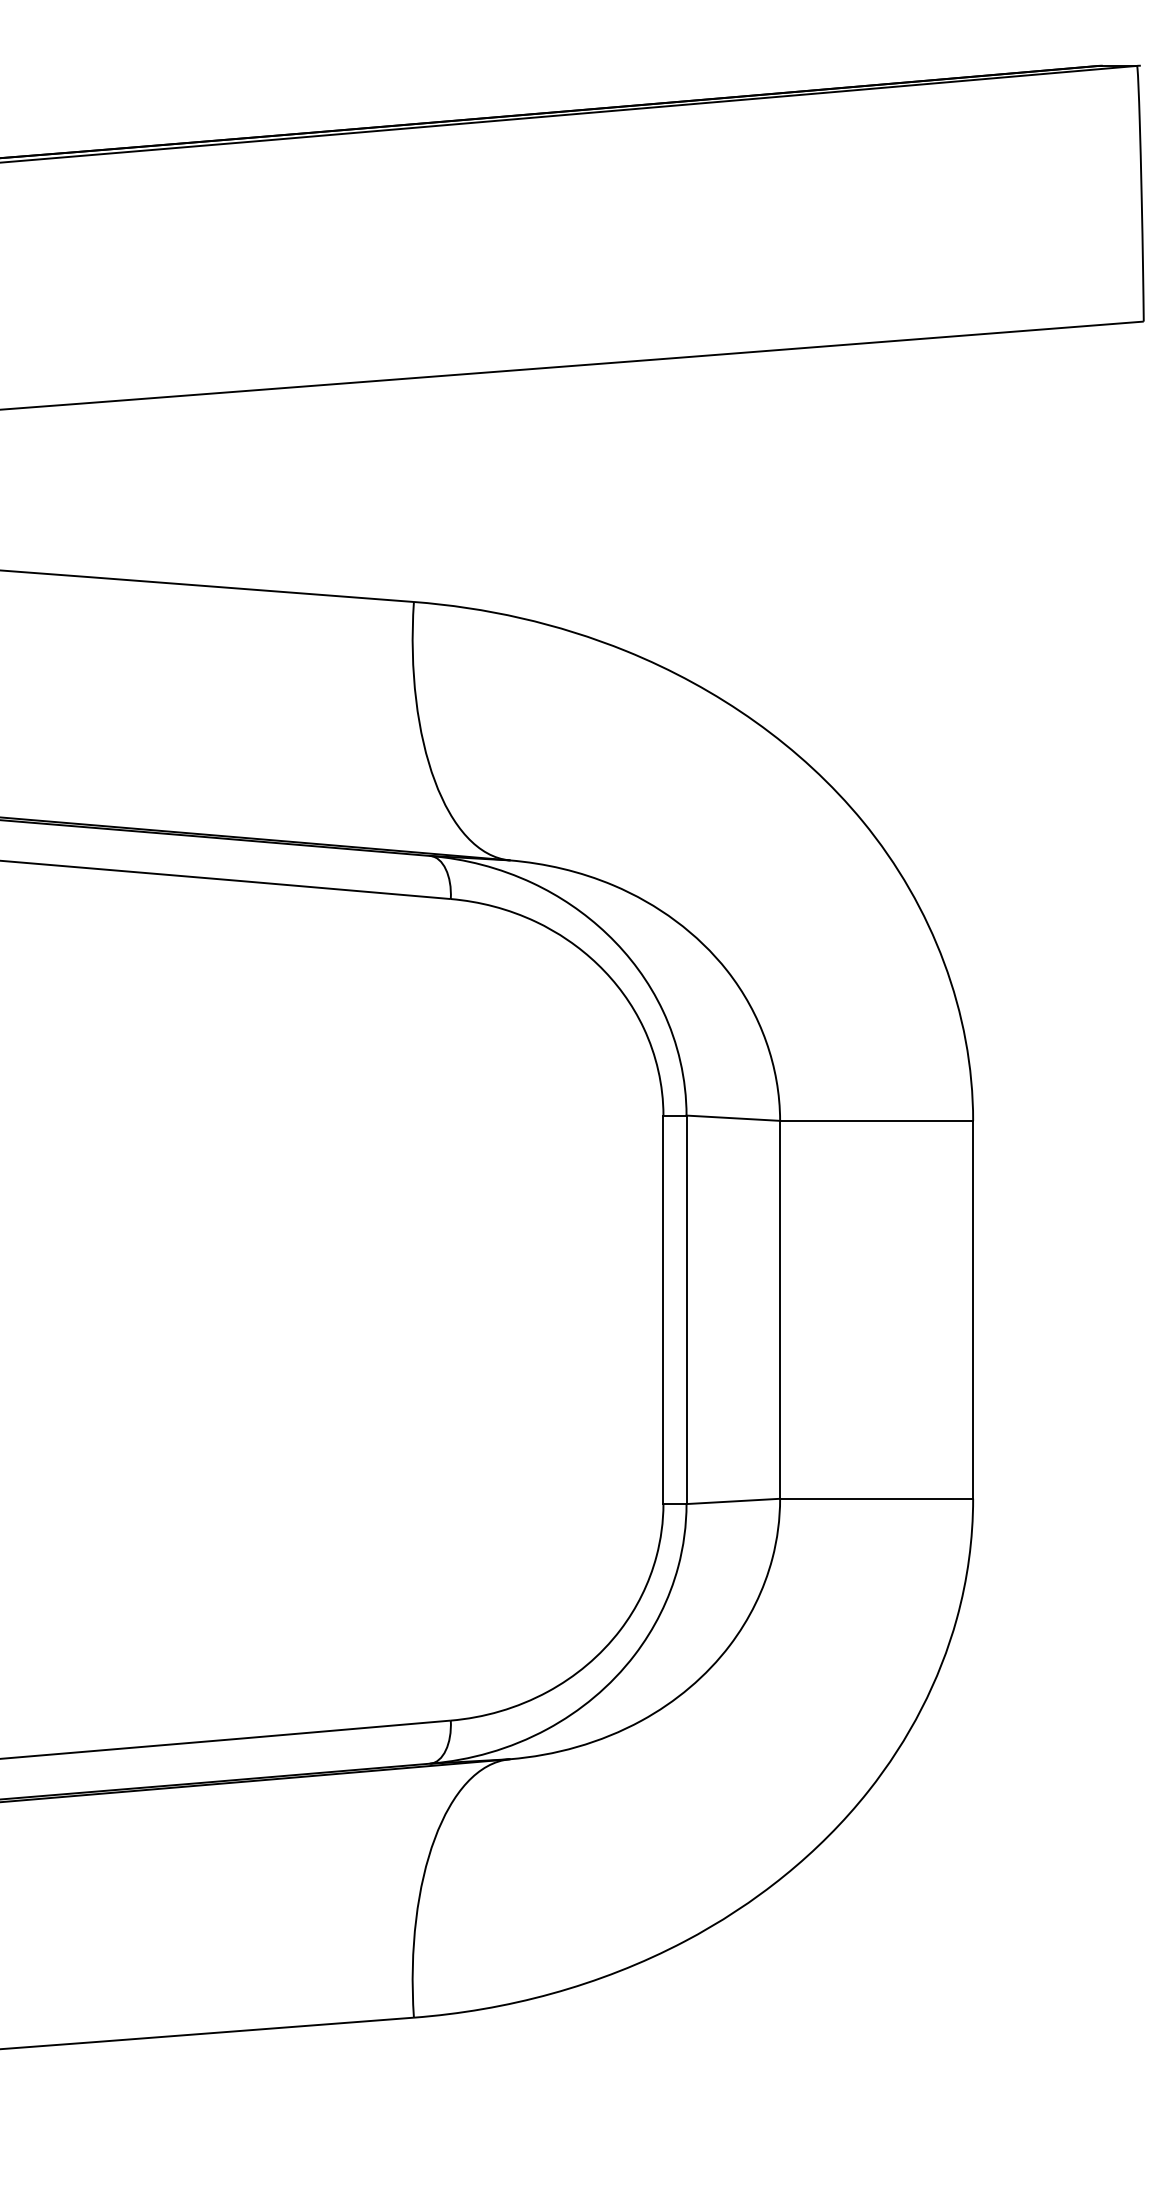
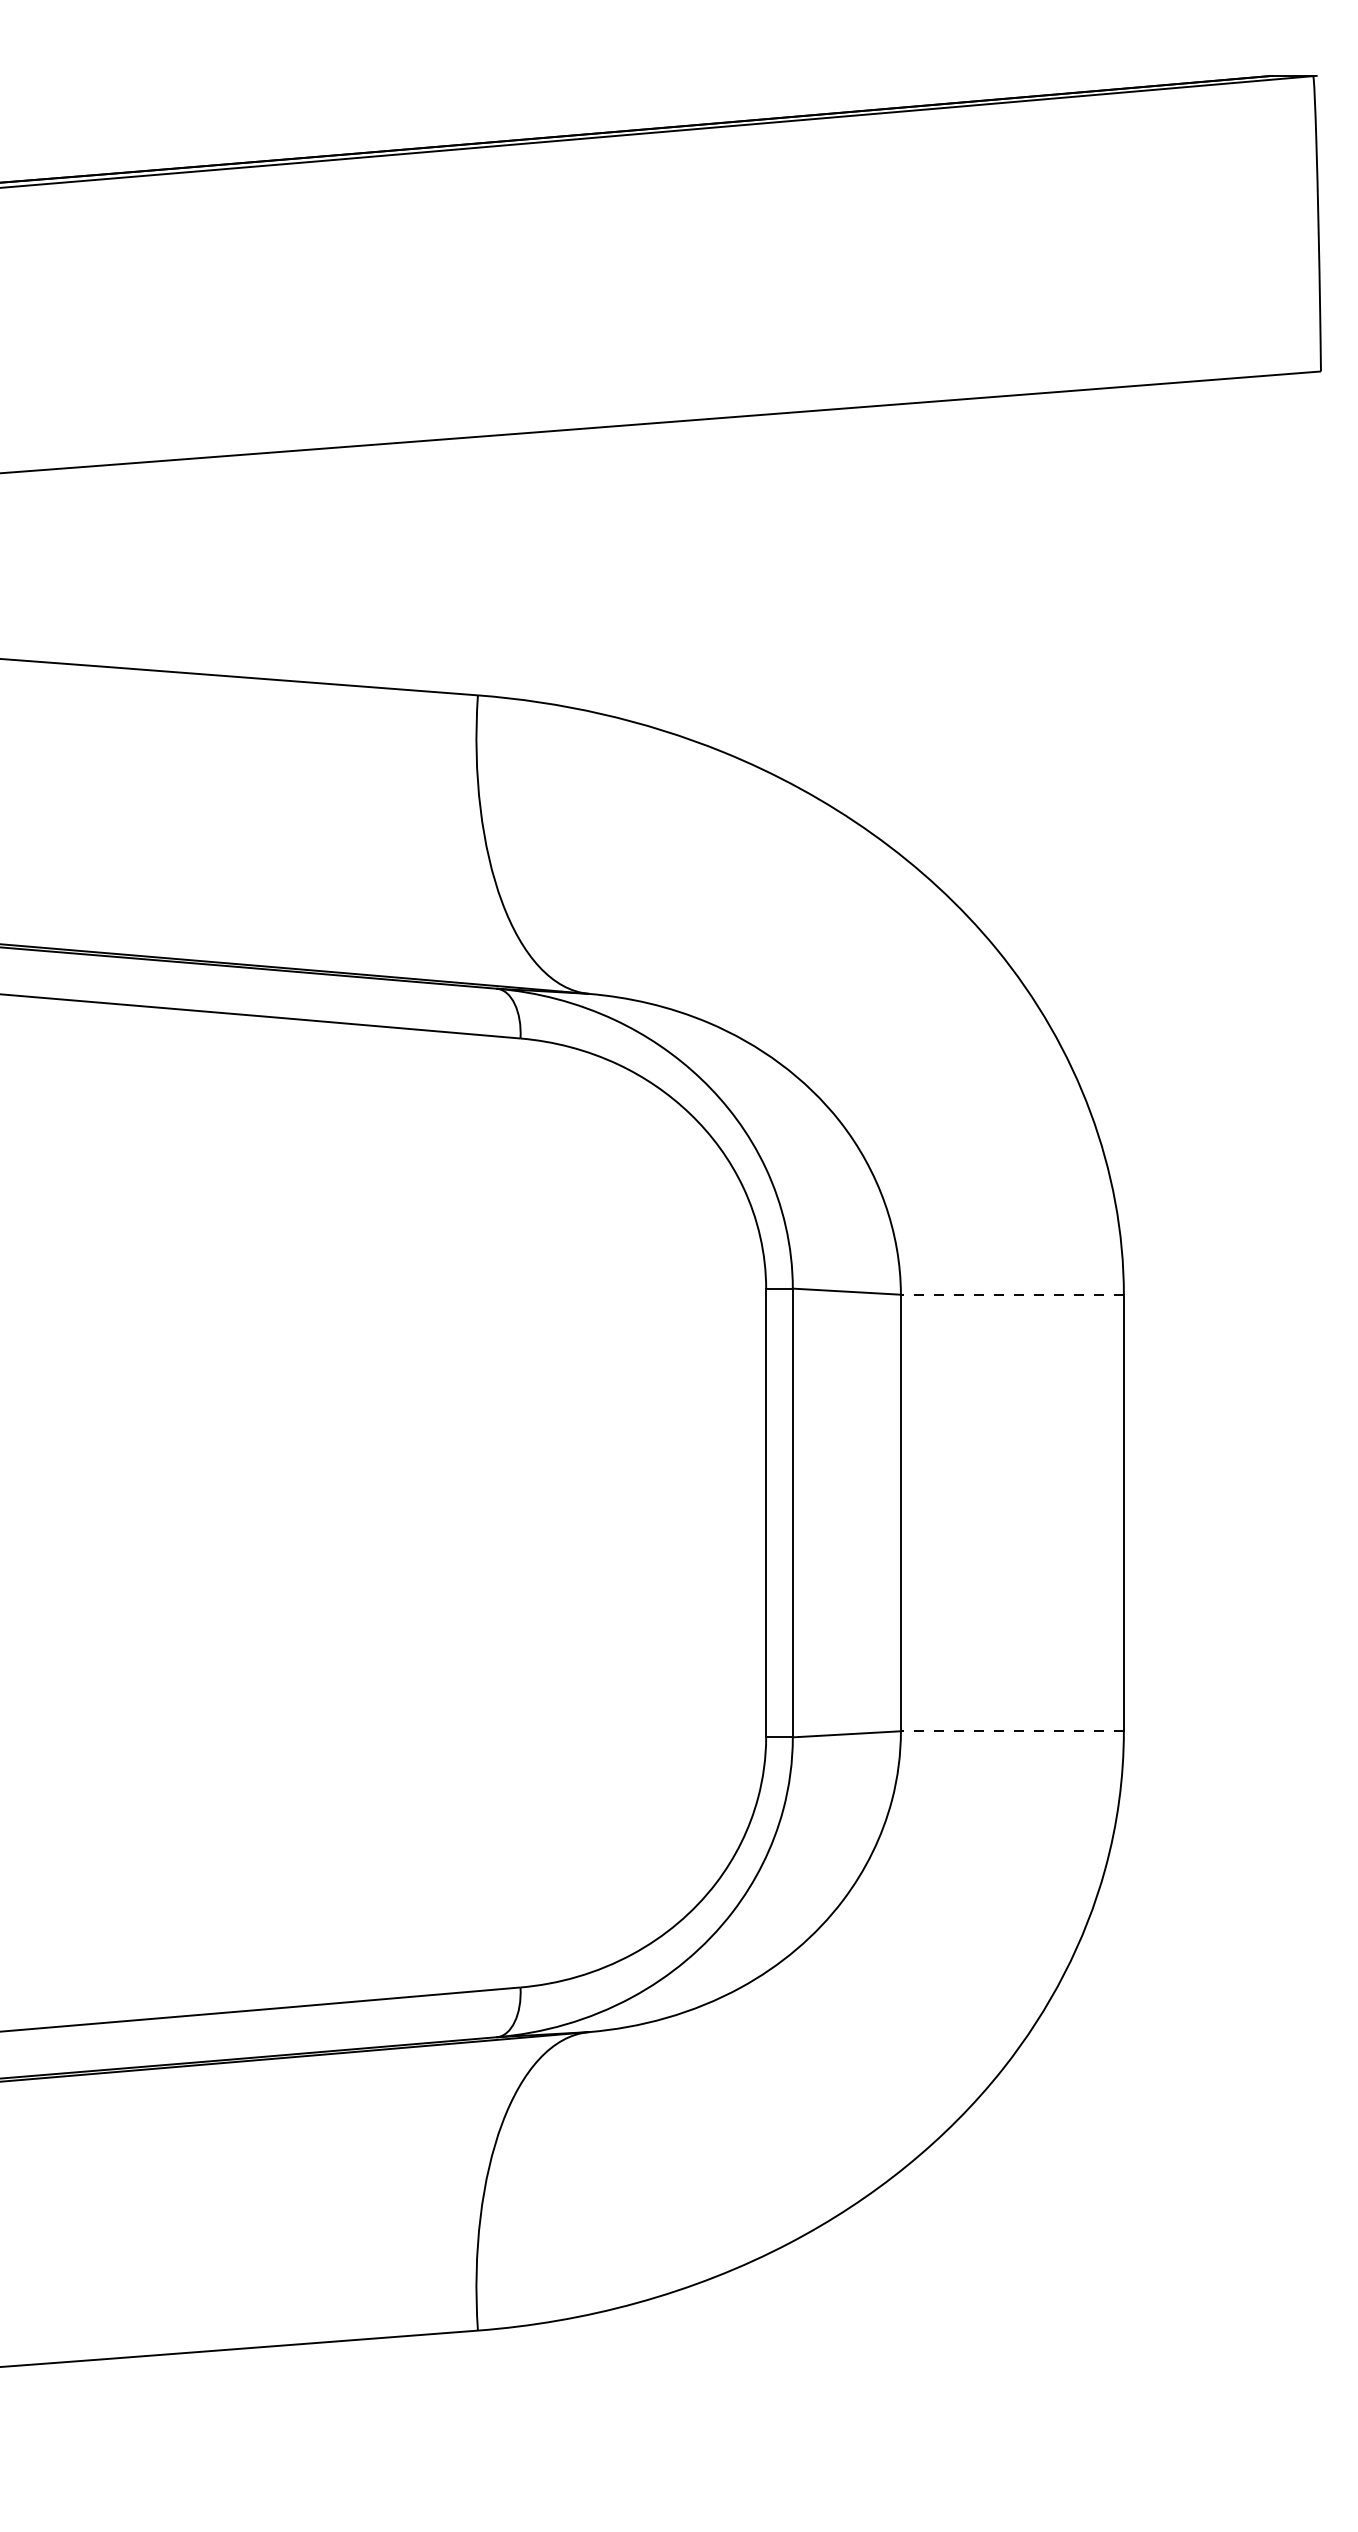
line: (876, 1120) -> (1012, 1294), solid -> dashed
line: (876, 1498) -> (1012, 1730), solid -> dashed

